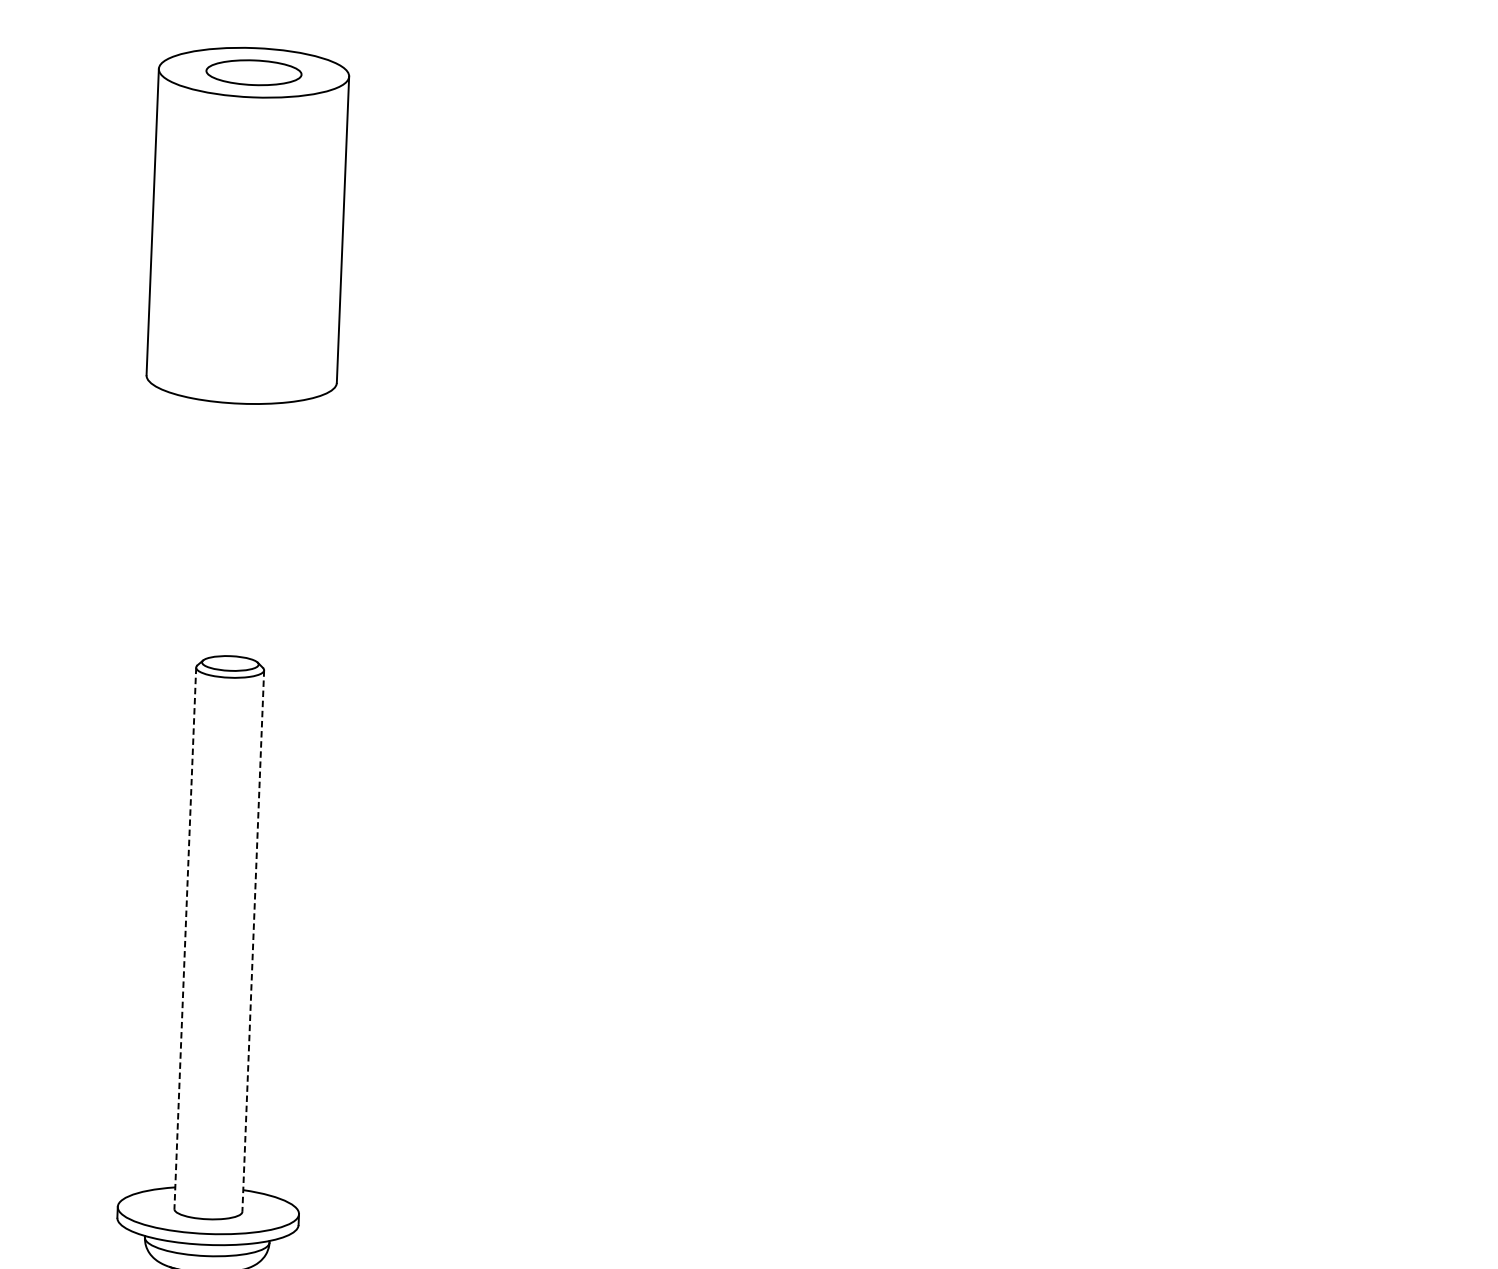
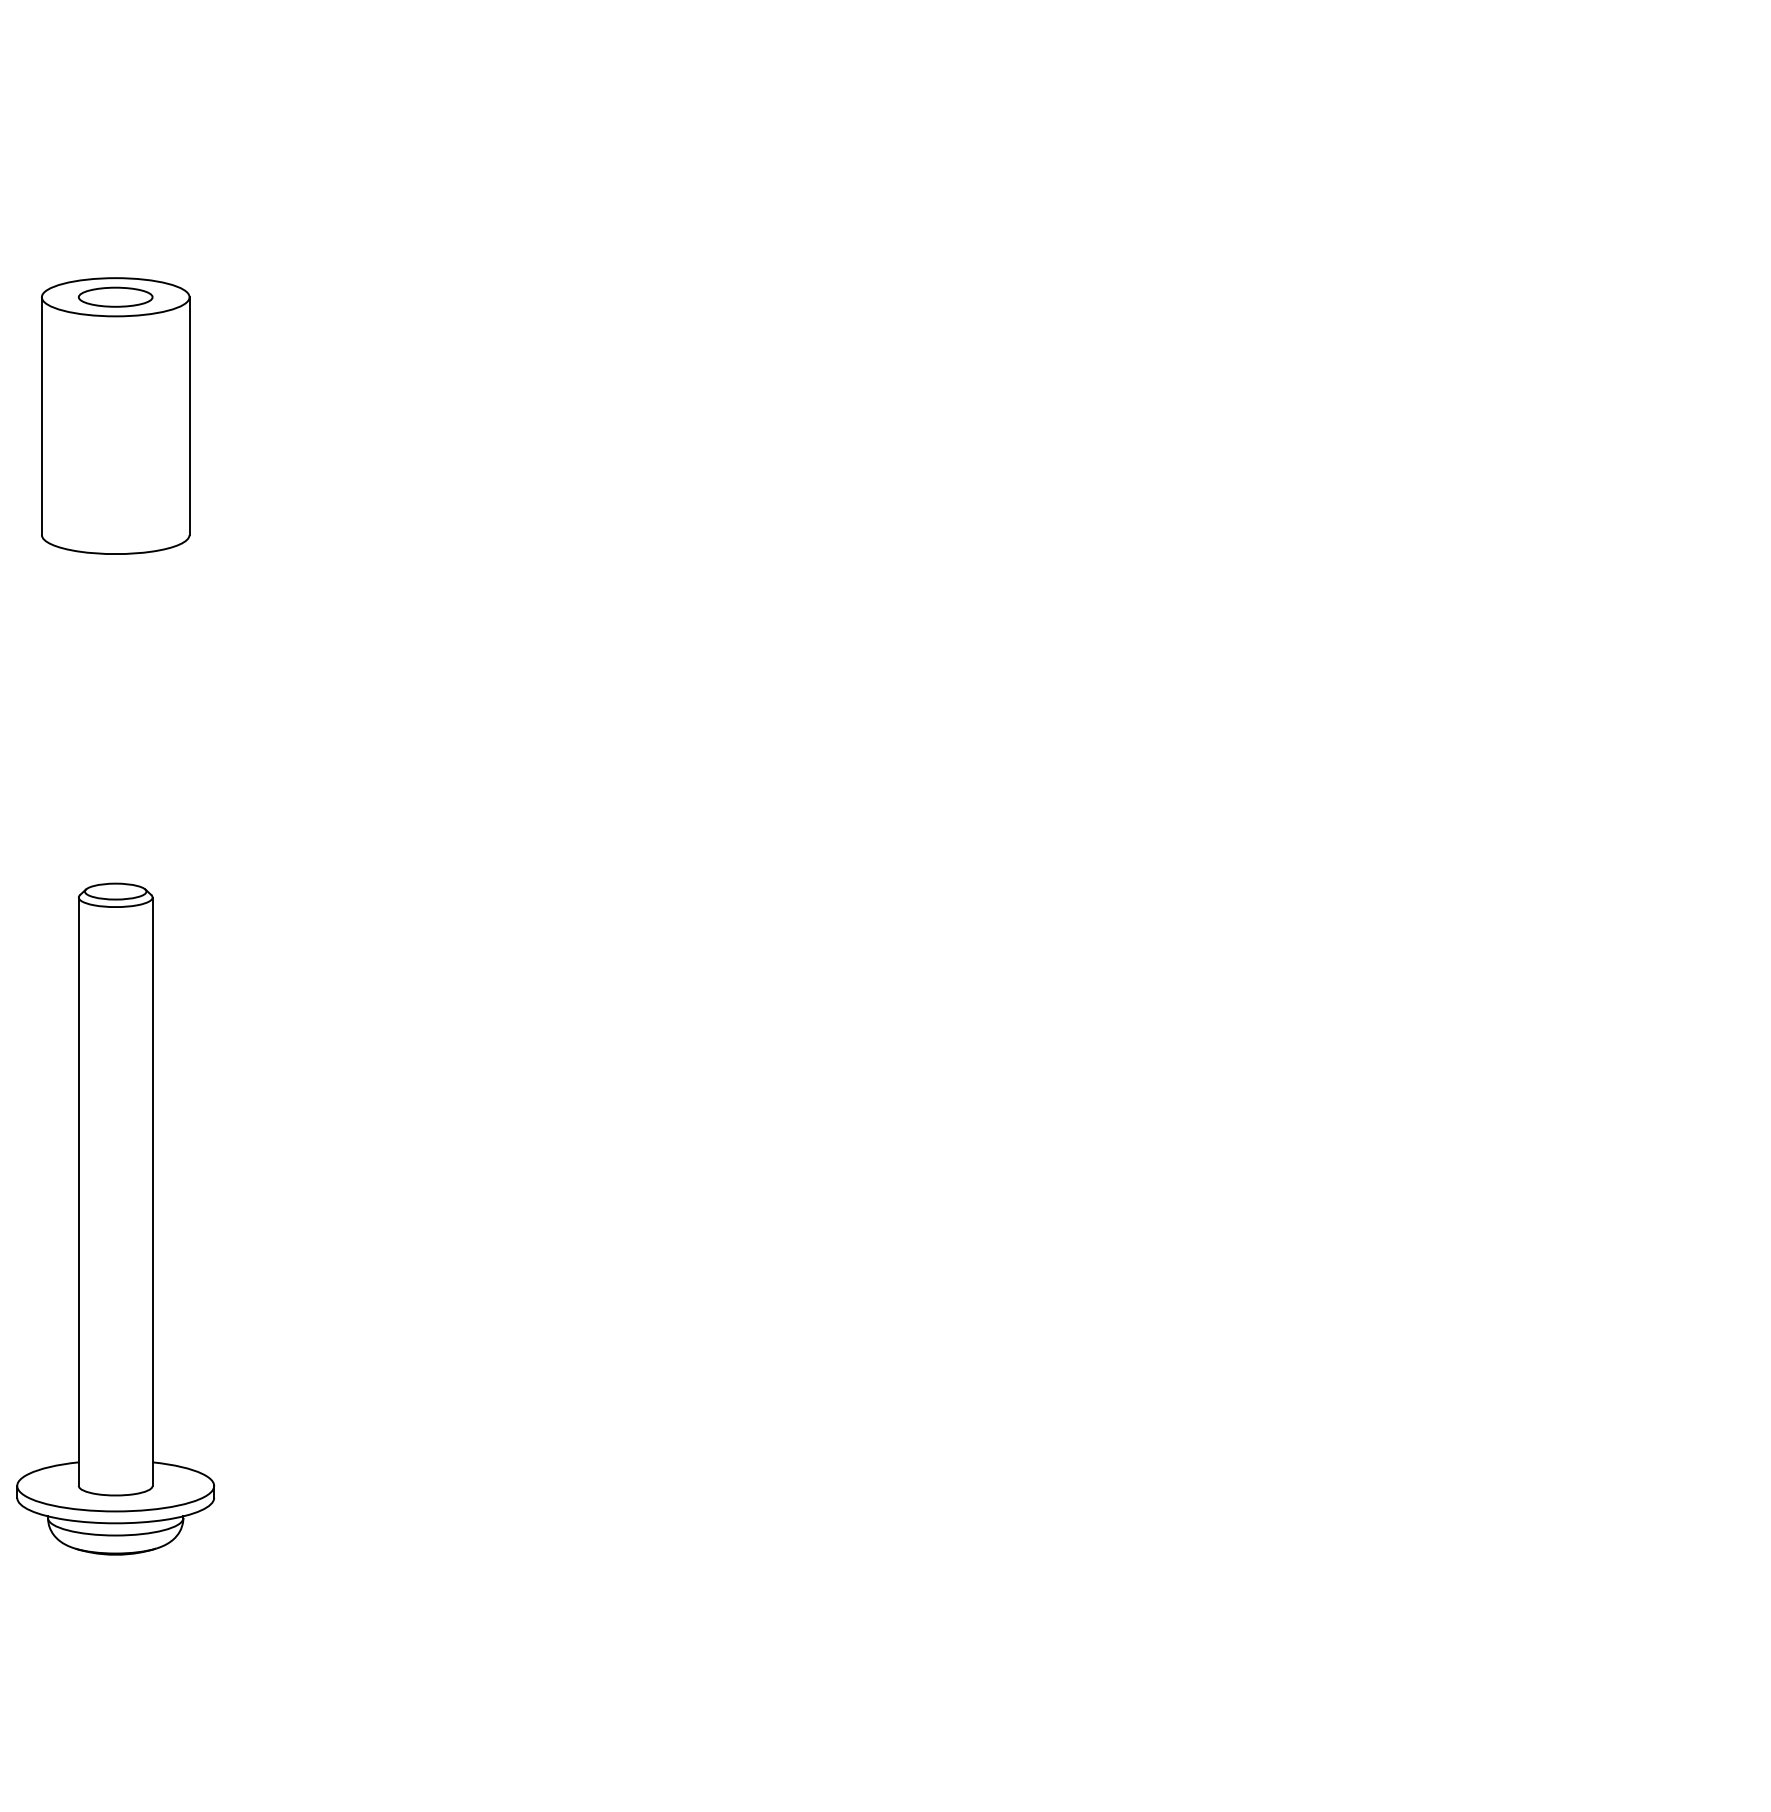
part: (247, 225) -> (115, 415), size x0.71
line: (185, 939) -> (78, 1192), dashed -> solid
line: (253, 941) -> (152, 1192), dashed -> solid

